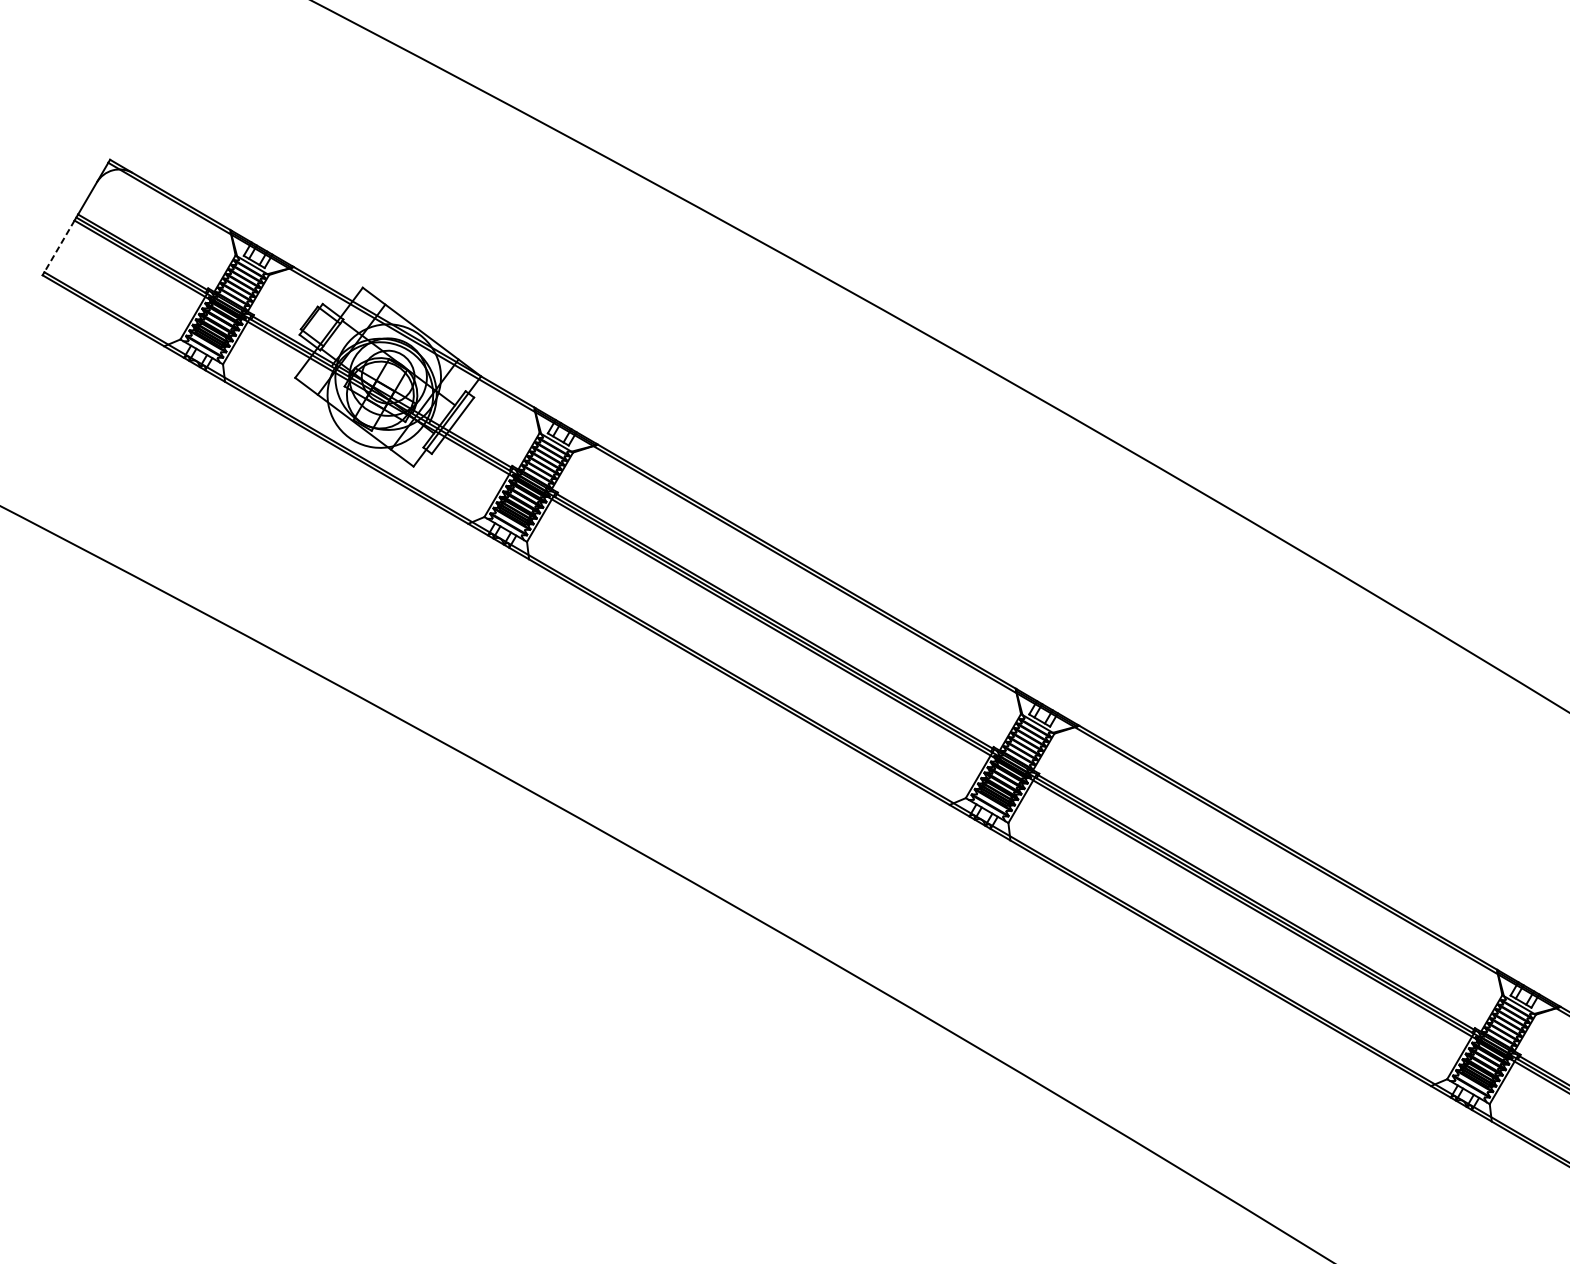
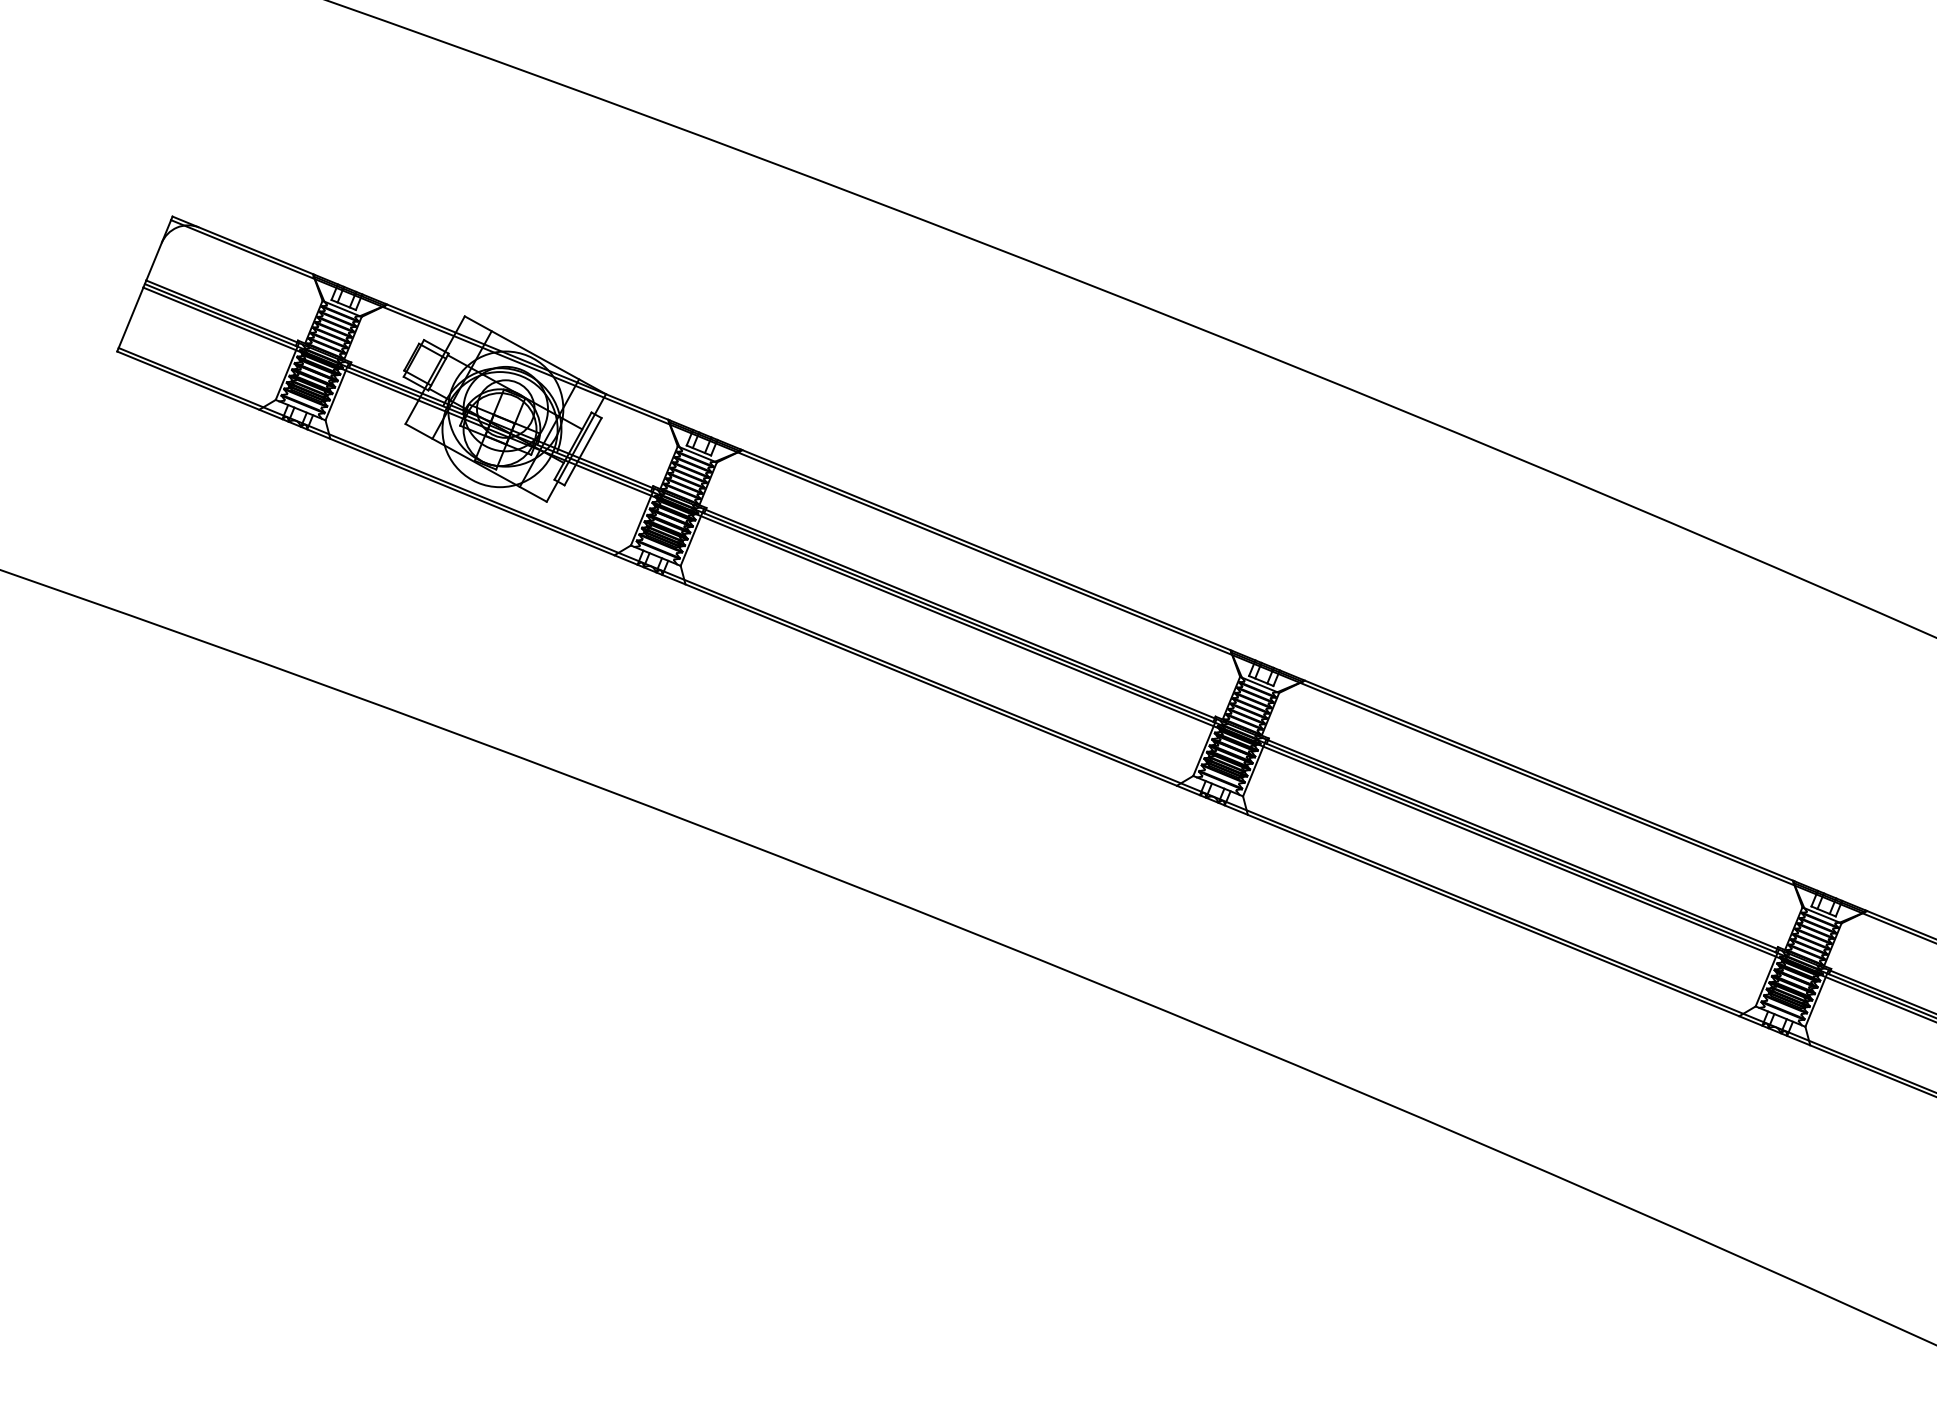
line: (59, 246) -> (131, 317), dashed -> solid

